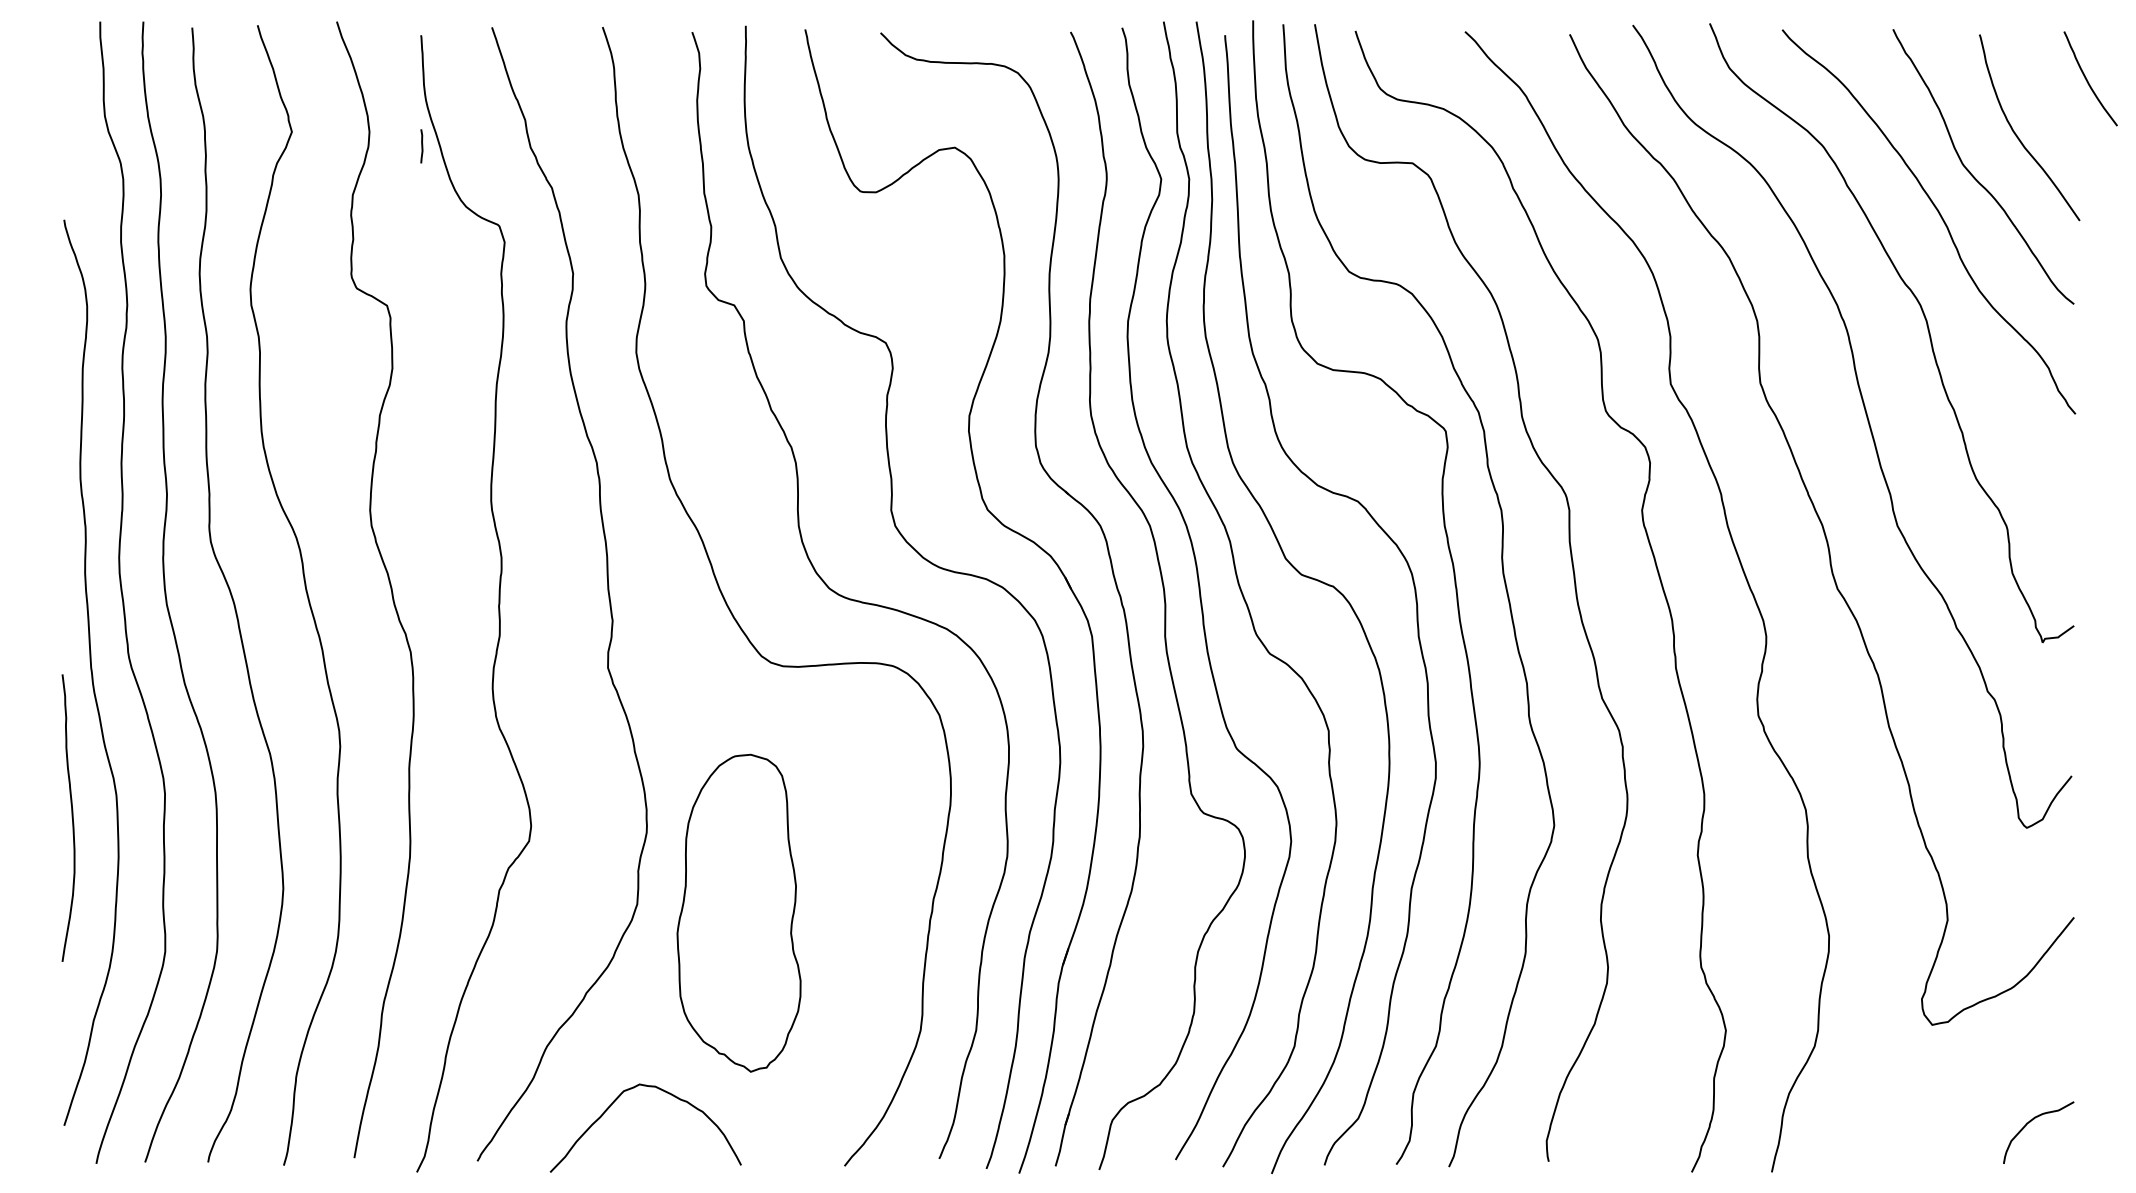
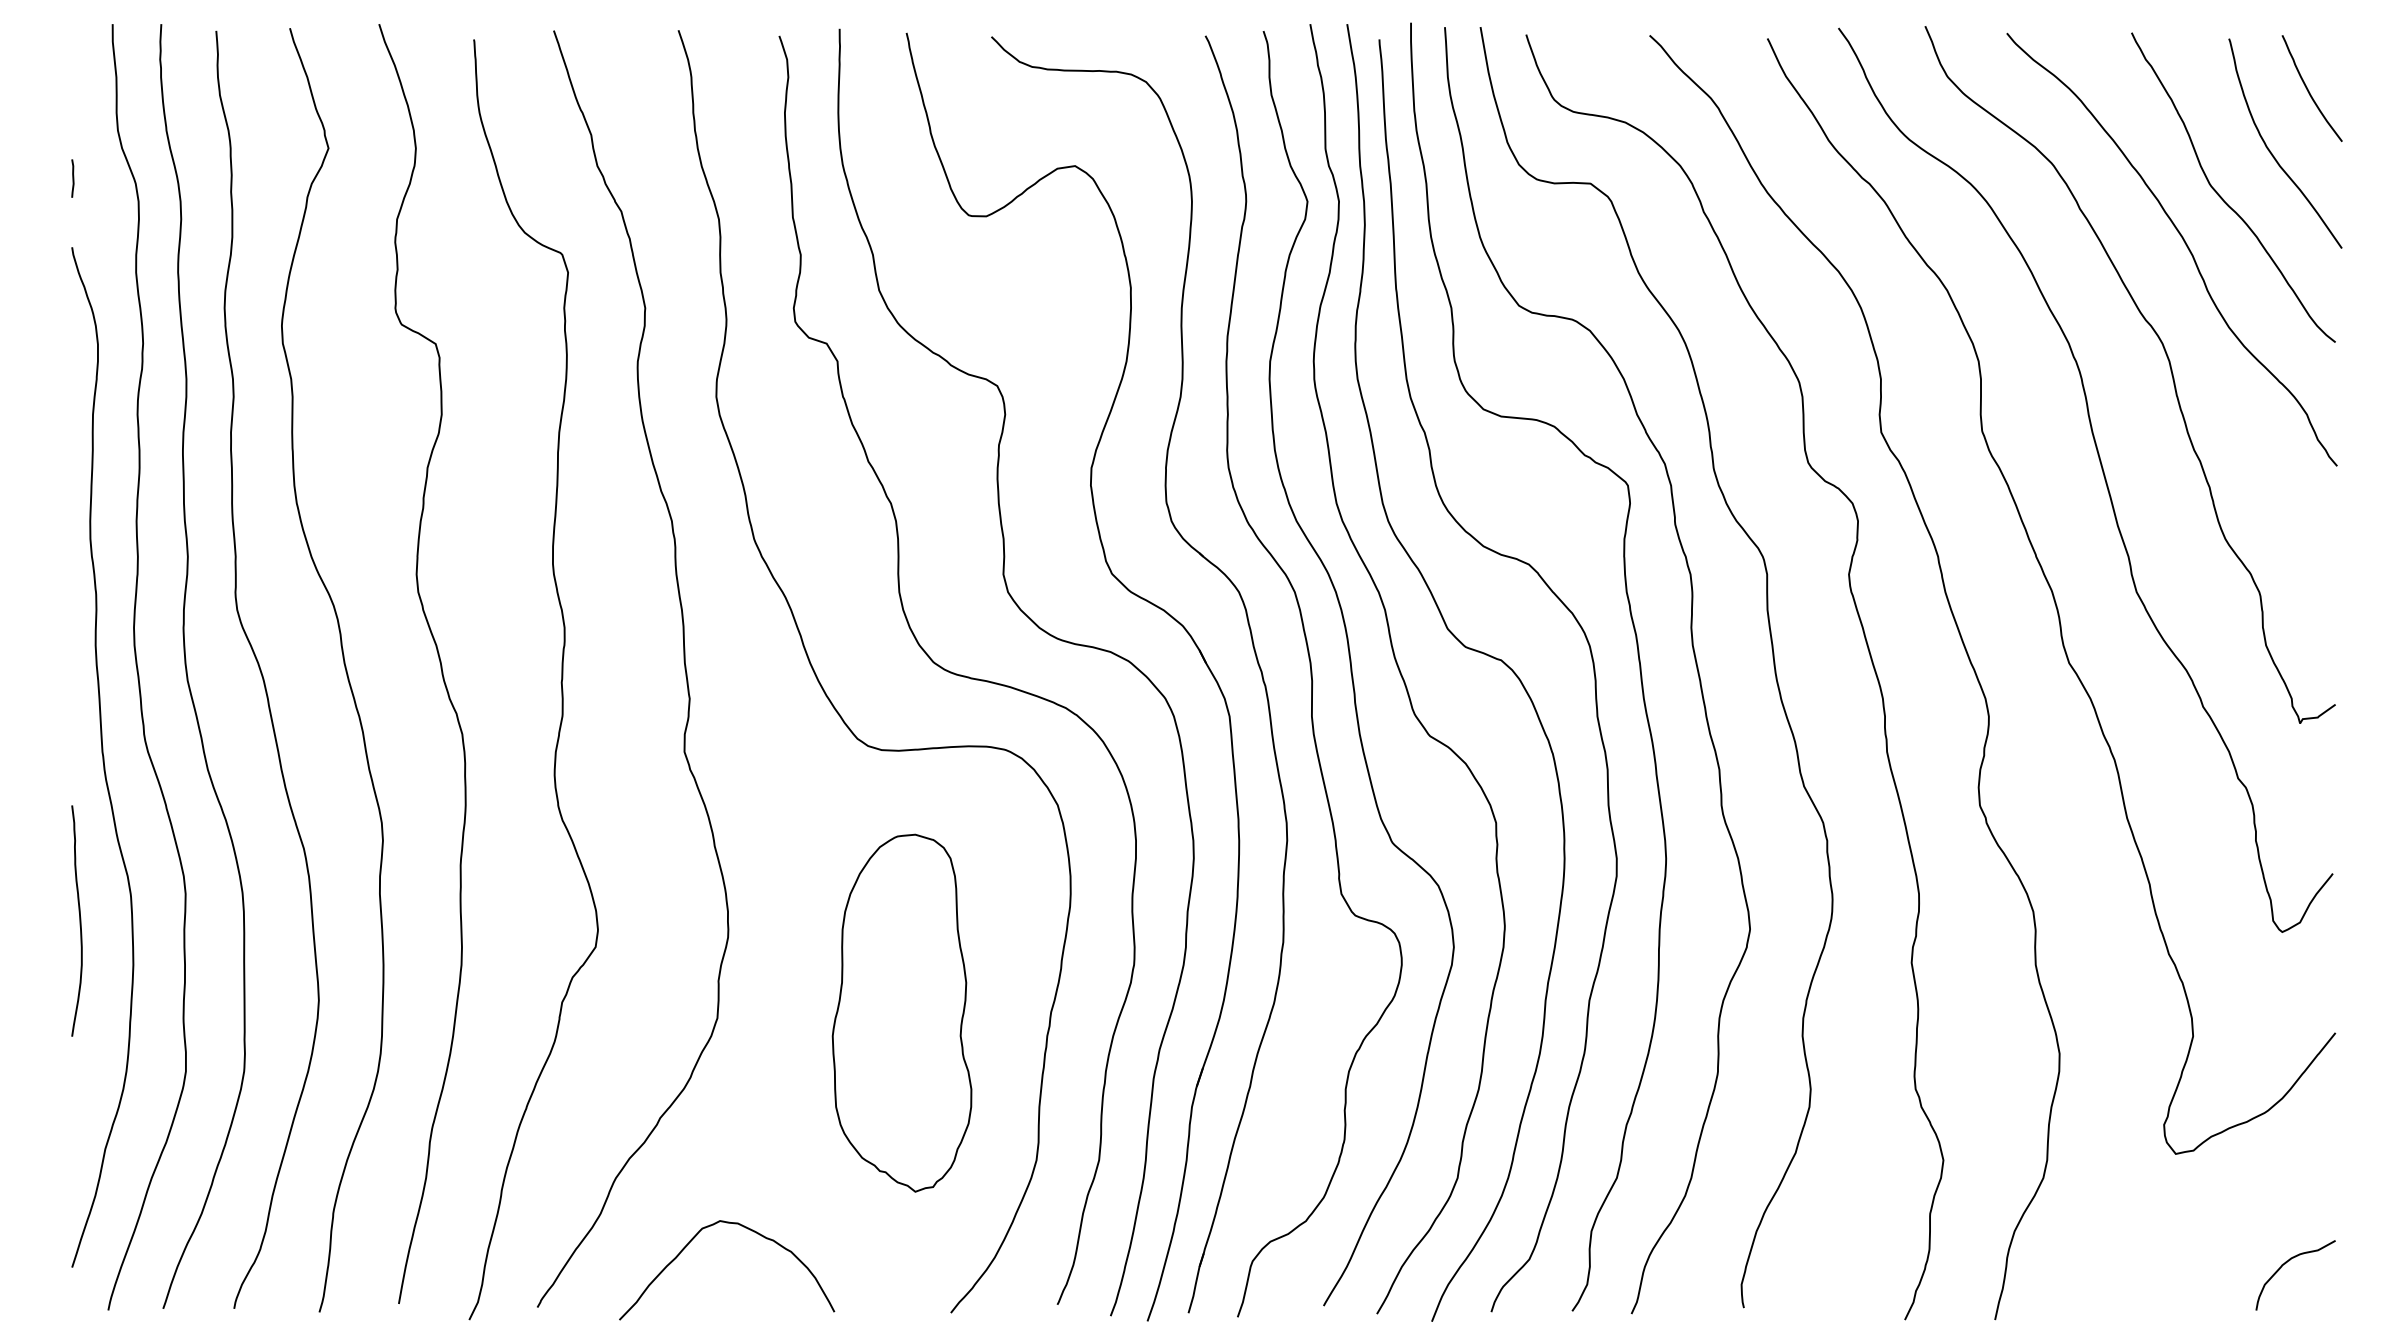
curve: (2087, 79) -> (2308, 89), moved
line: (421, 146) -> (72, 178), moved
part: (68, 817) -> (76, 920), size x0.71
part: (738, 912) -> (901, 1012), moved

